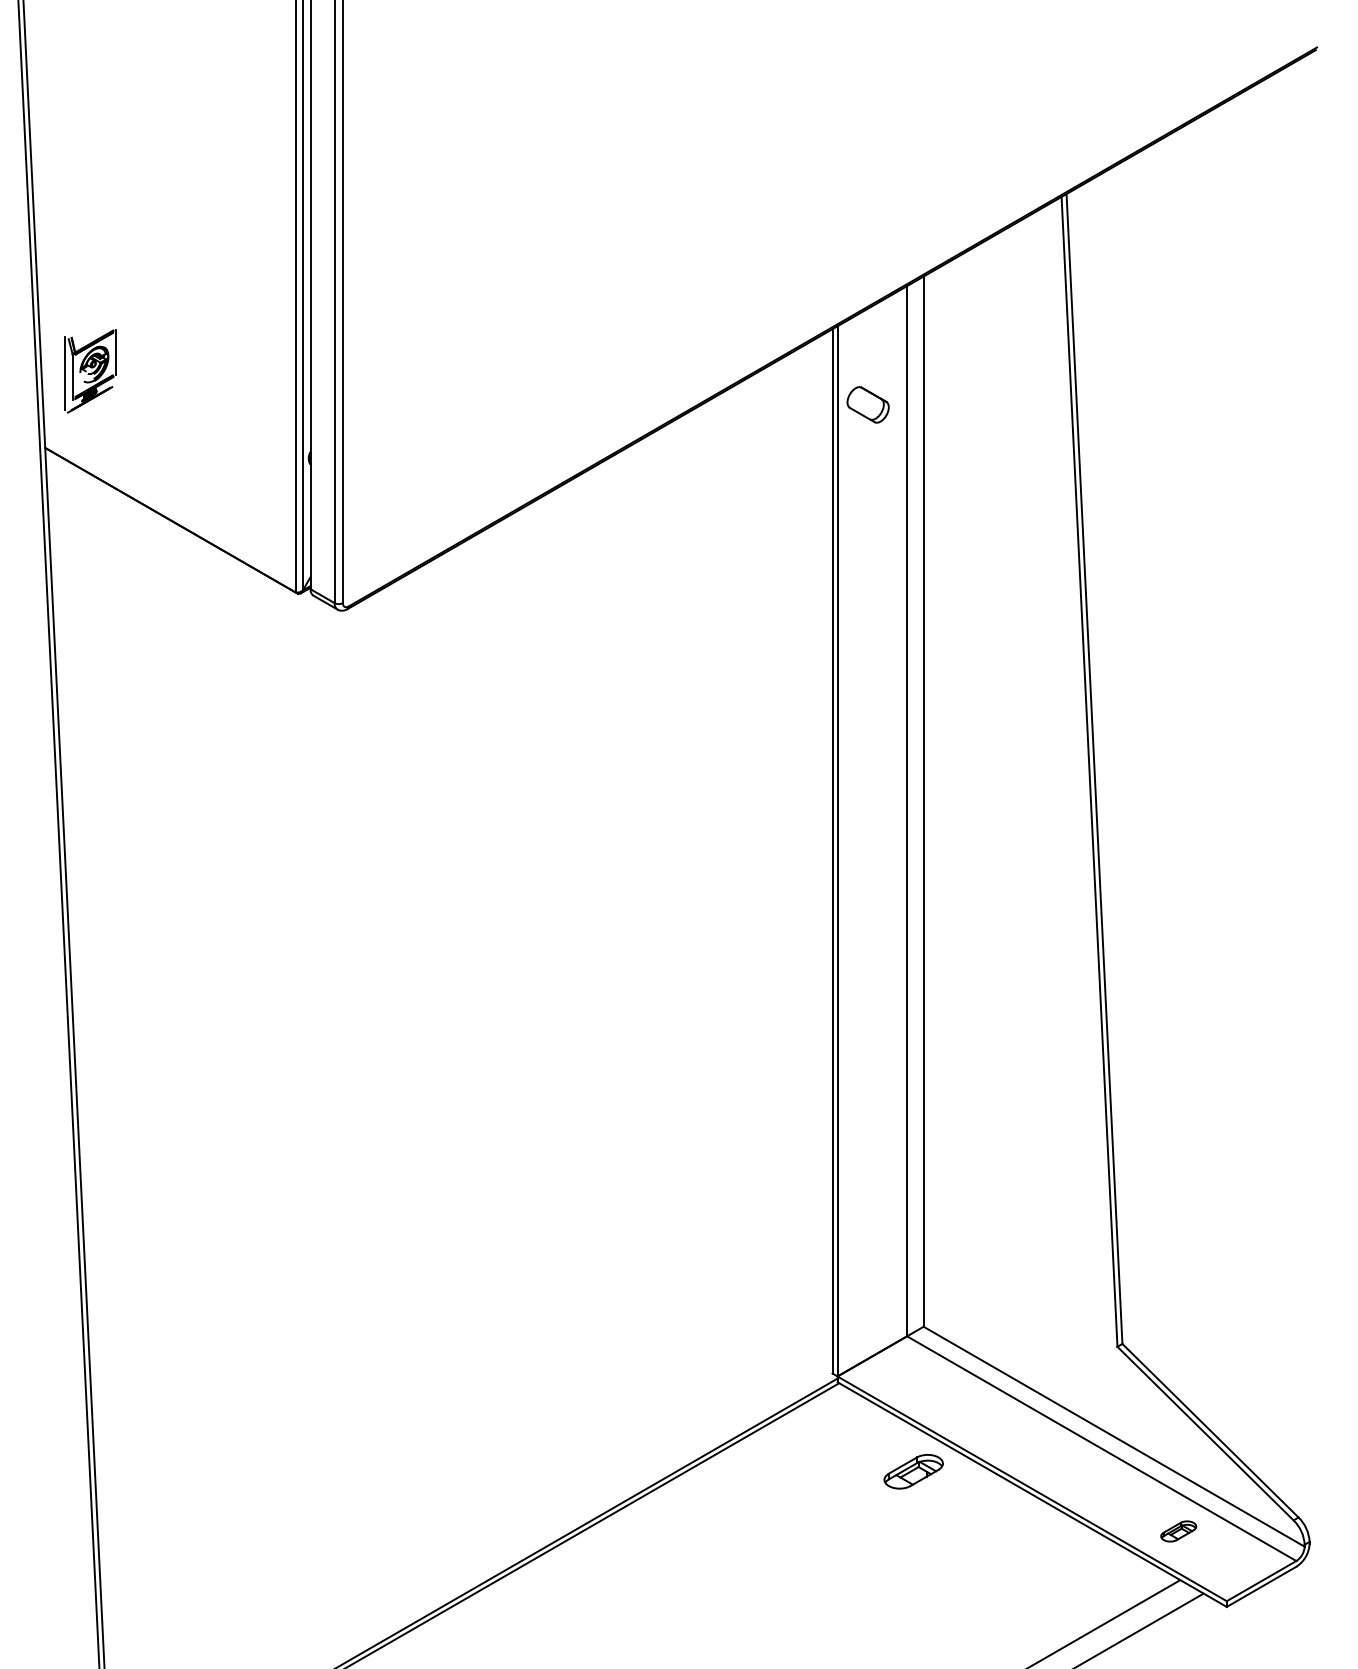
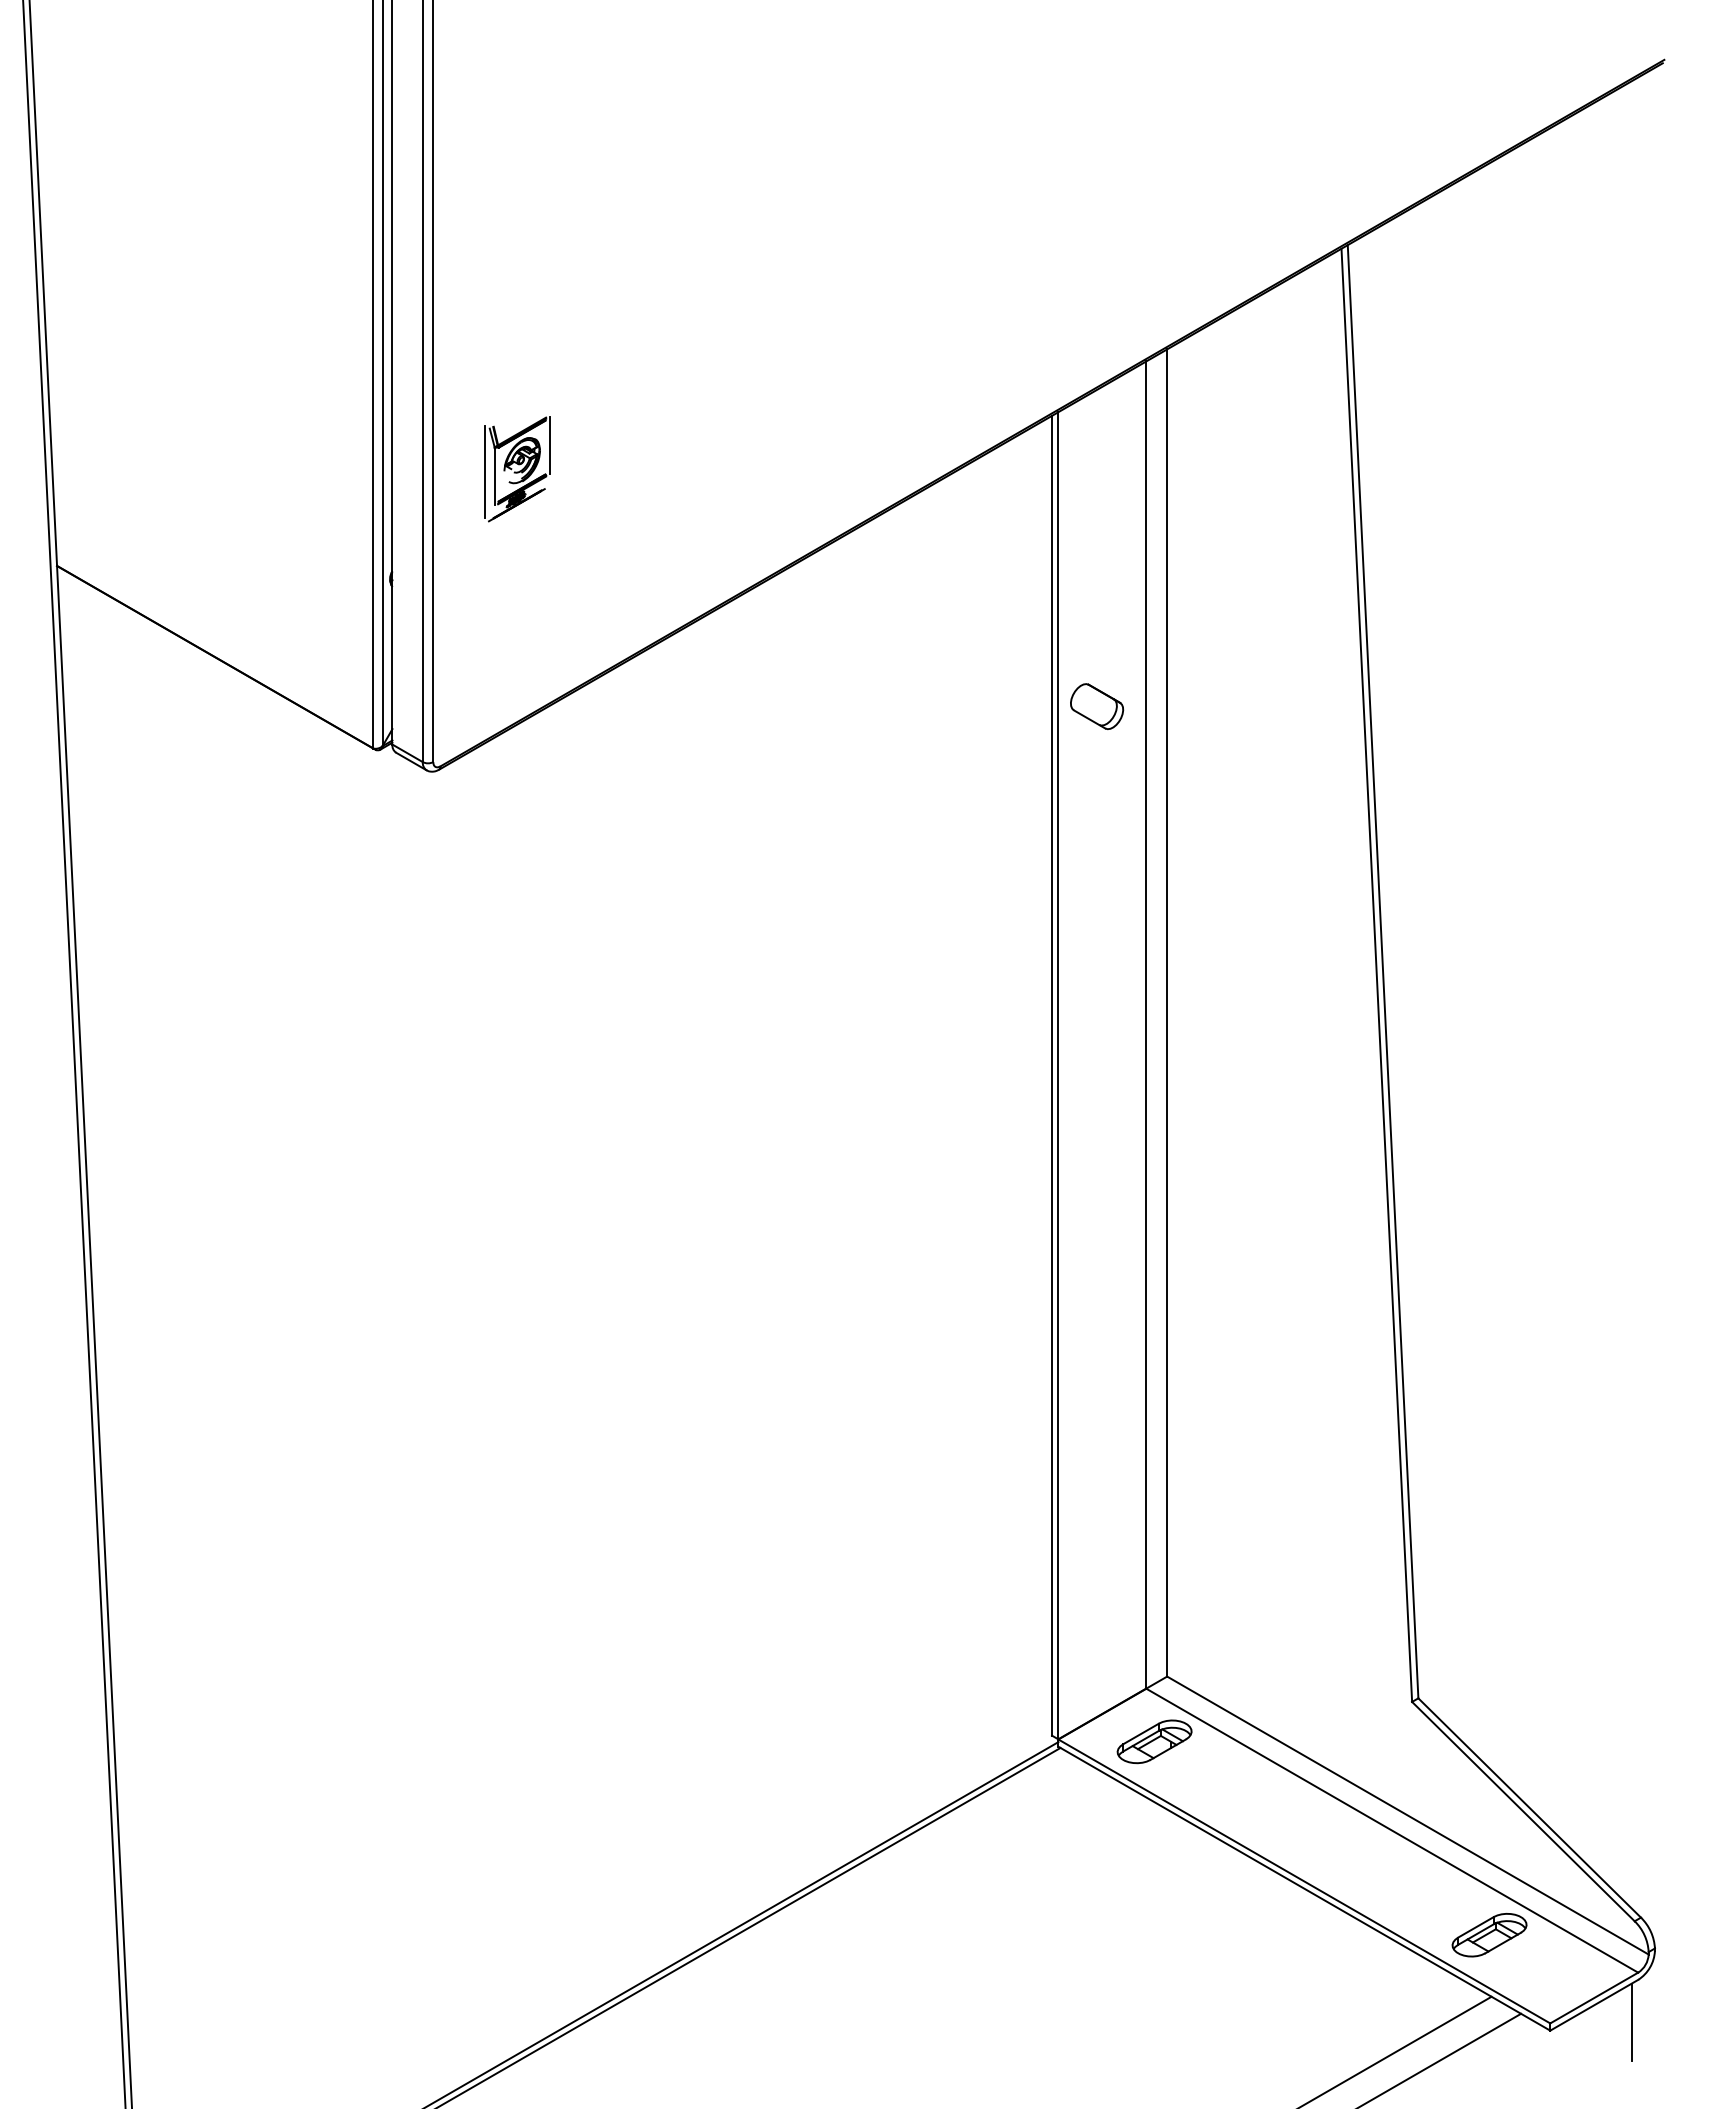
part: (90, 371) -> (517, 469), moved
part: (868, 404) -> (1097, 706), moved
part: (913, 1471) -> (1154, 1741), moved
part: (1178, 1531) -> (1489, 1935), size x1.67
line: (1291, 1599) -> (1631, 2021), added

